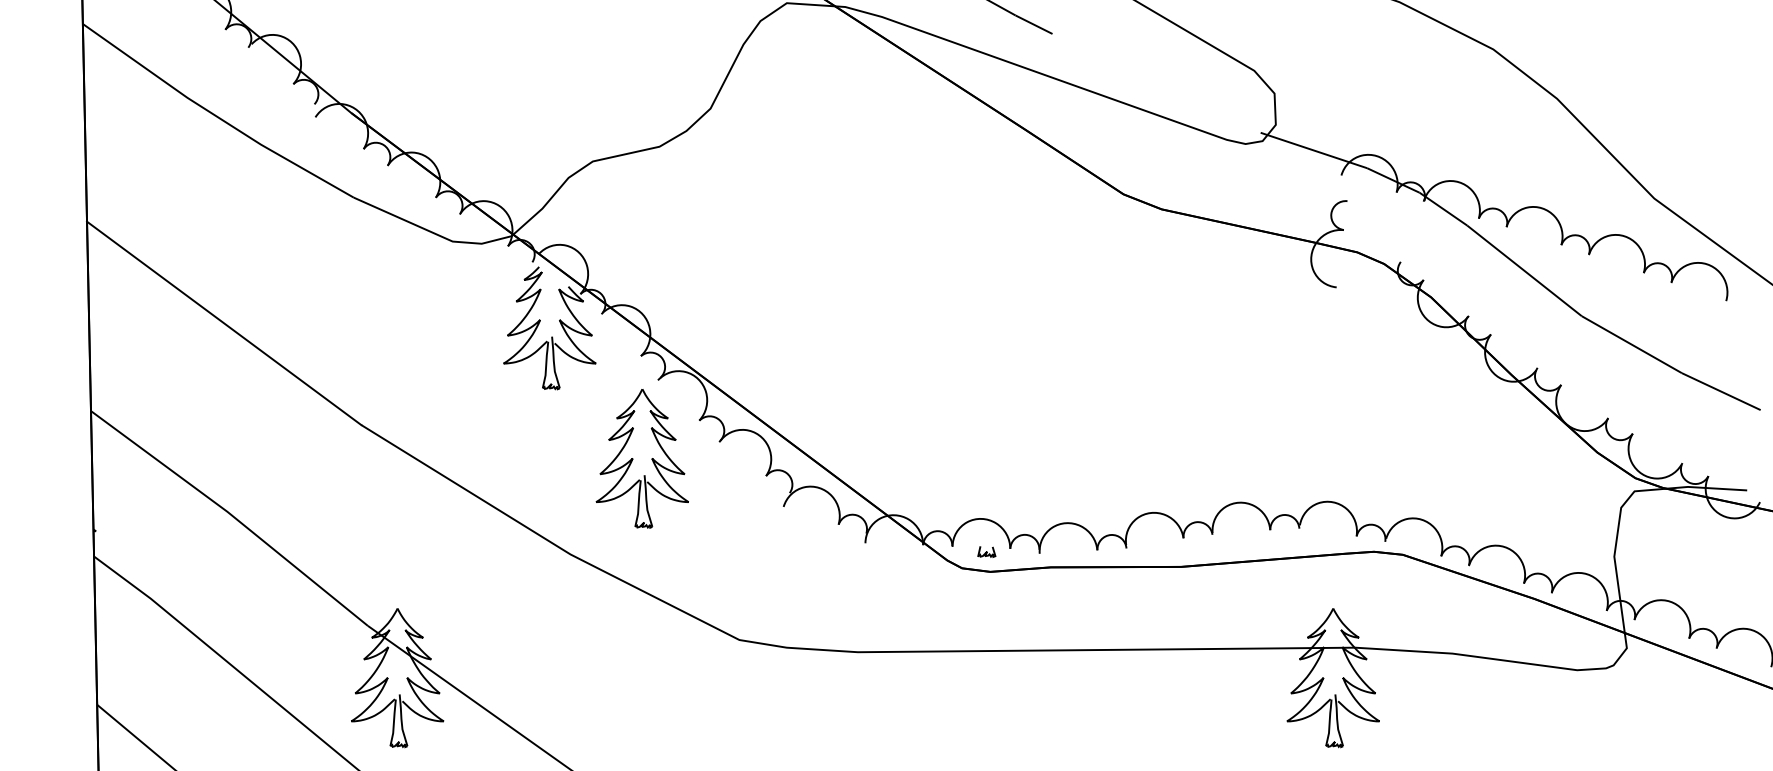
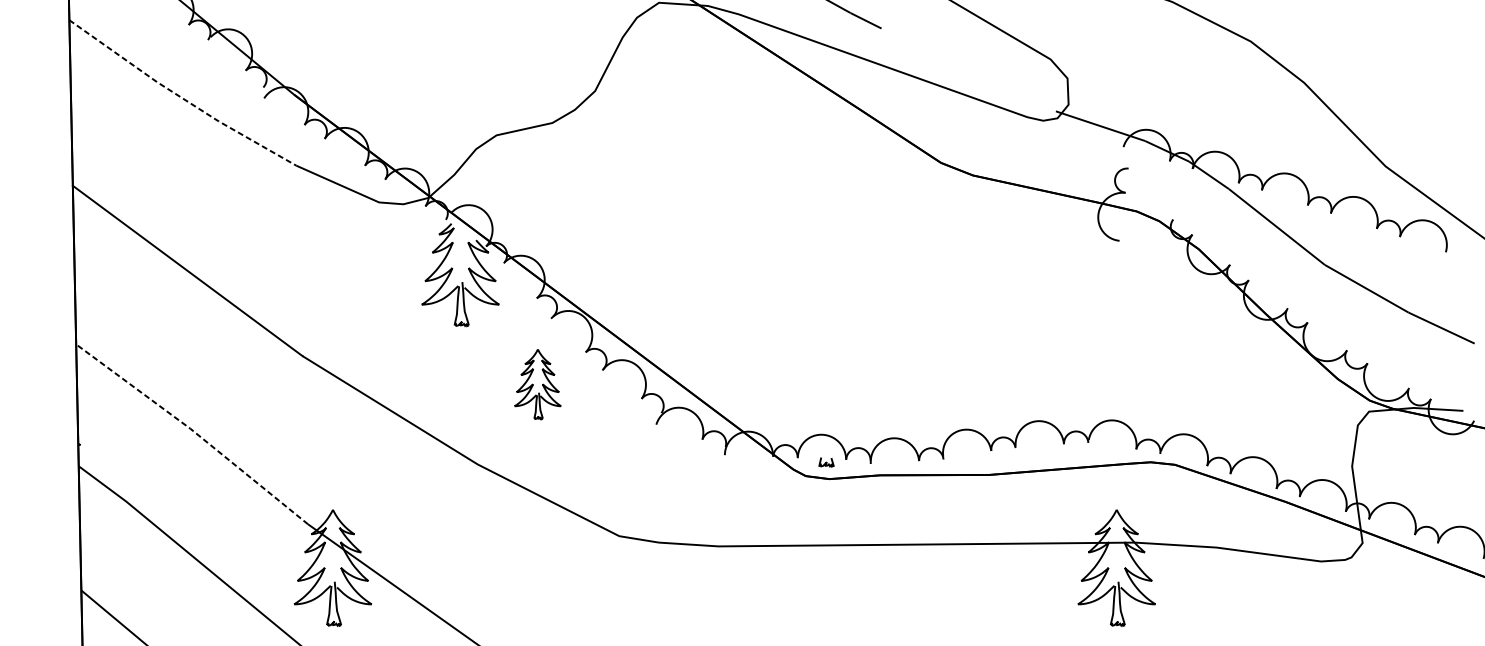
line: (215, 115) -> (180, 96), solid -> dashed
part: (641, 458) -> (537, 384), size x0.6
line: (231, 514) -> (193, 431), solid -> dashed

